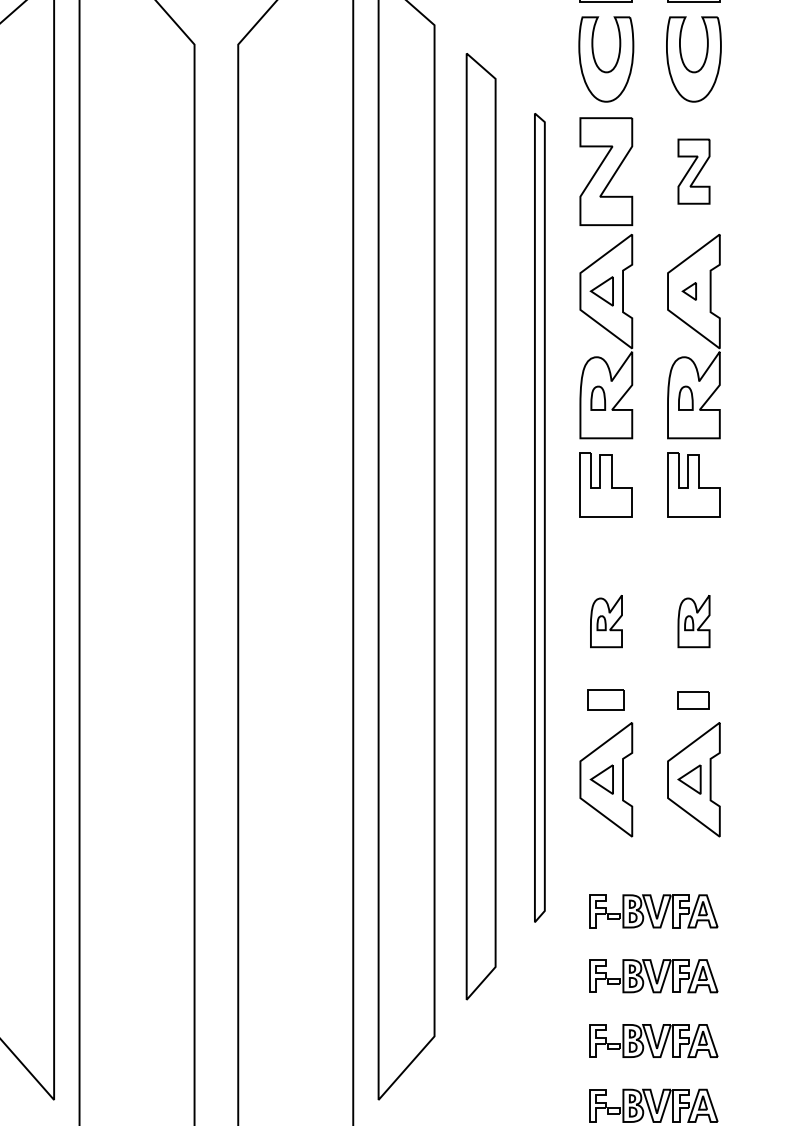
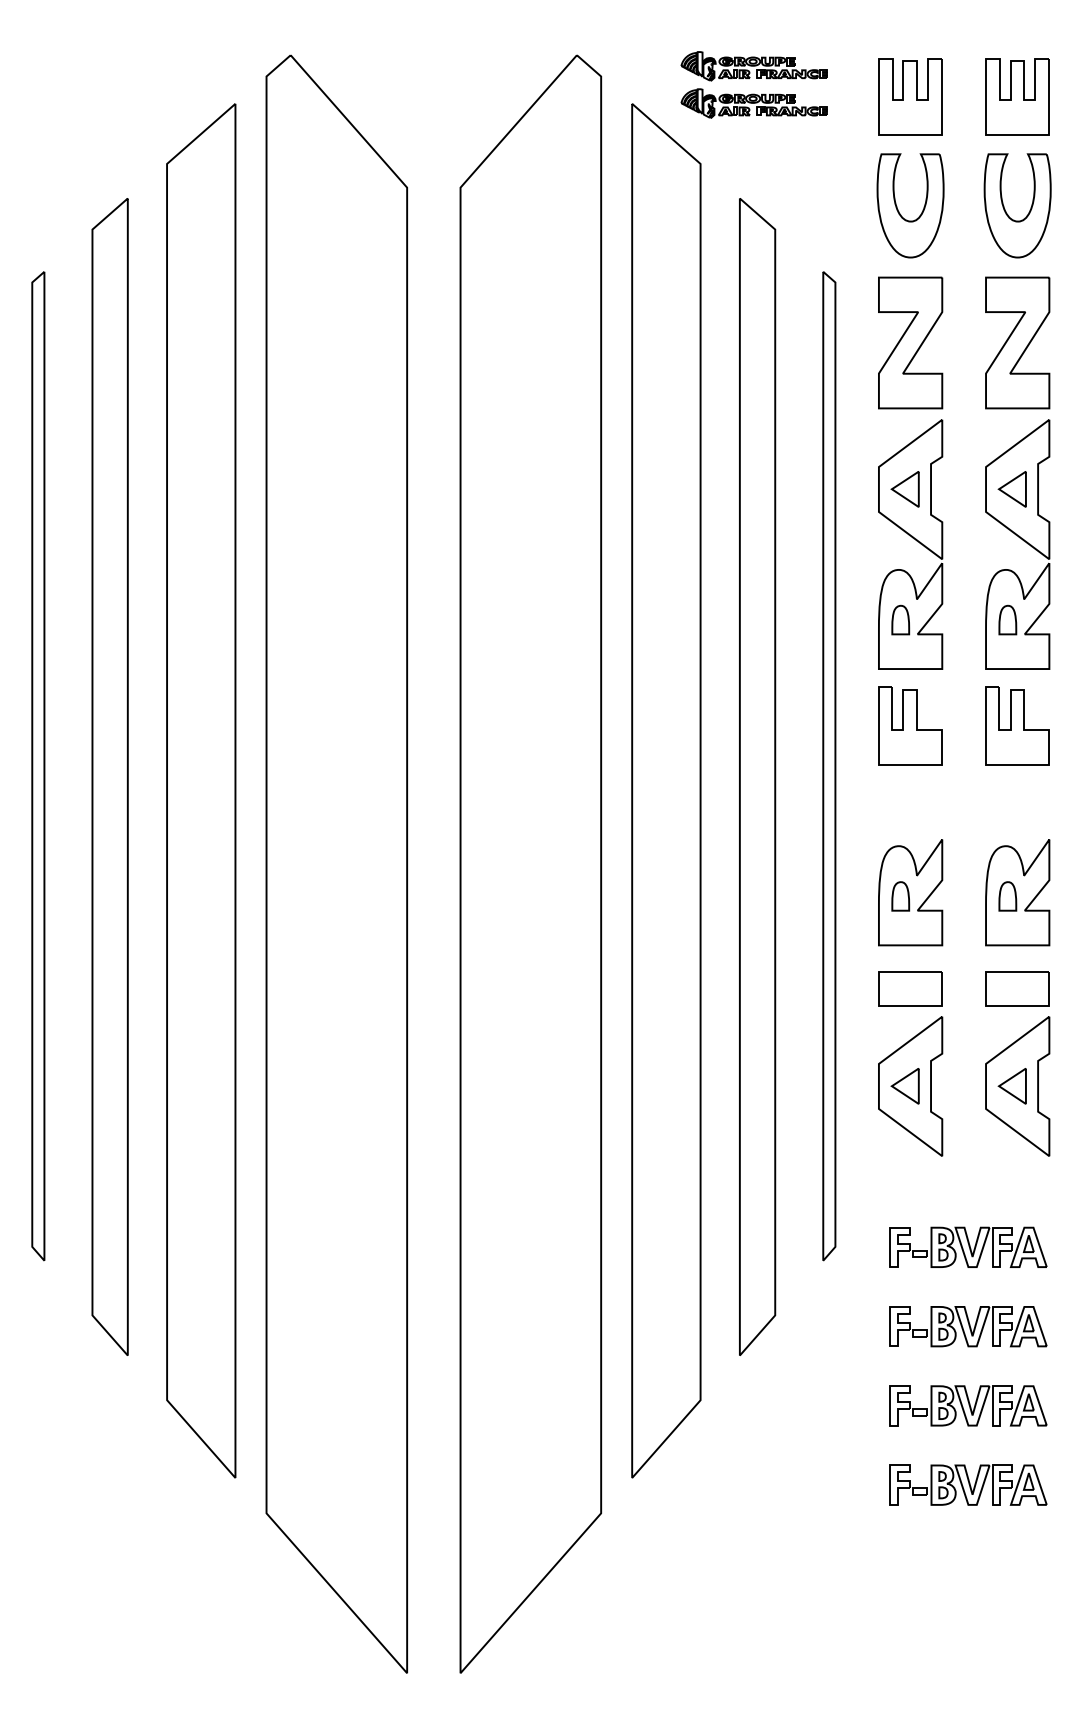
part: (693, 171) -> (1017, 342), size x1.67
part: (688, 291) -> (1011, 489), size x1.67
part: (606, 621) -> (910, 892), size x1.67
part: (693, 621) -> (1017, 892), size x1.67
part: (606, 699) -> (910, 988), size x1.43
part: (693, 699) -> (1017, 988), size x1.67

